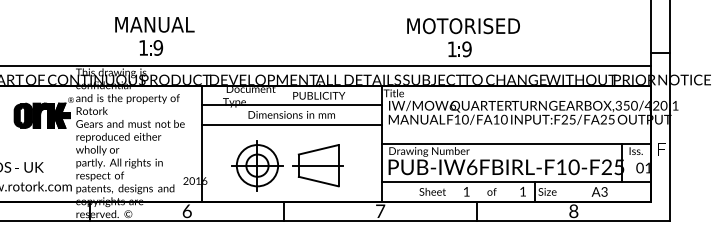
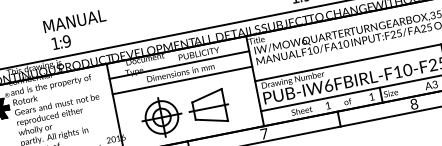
text: (154, 24) -> (74, 21), moved

